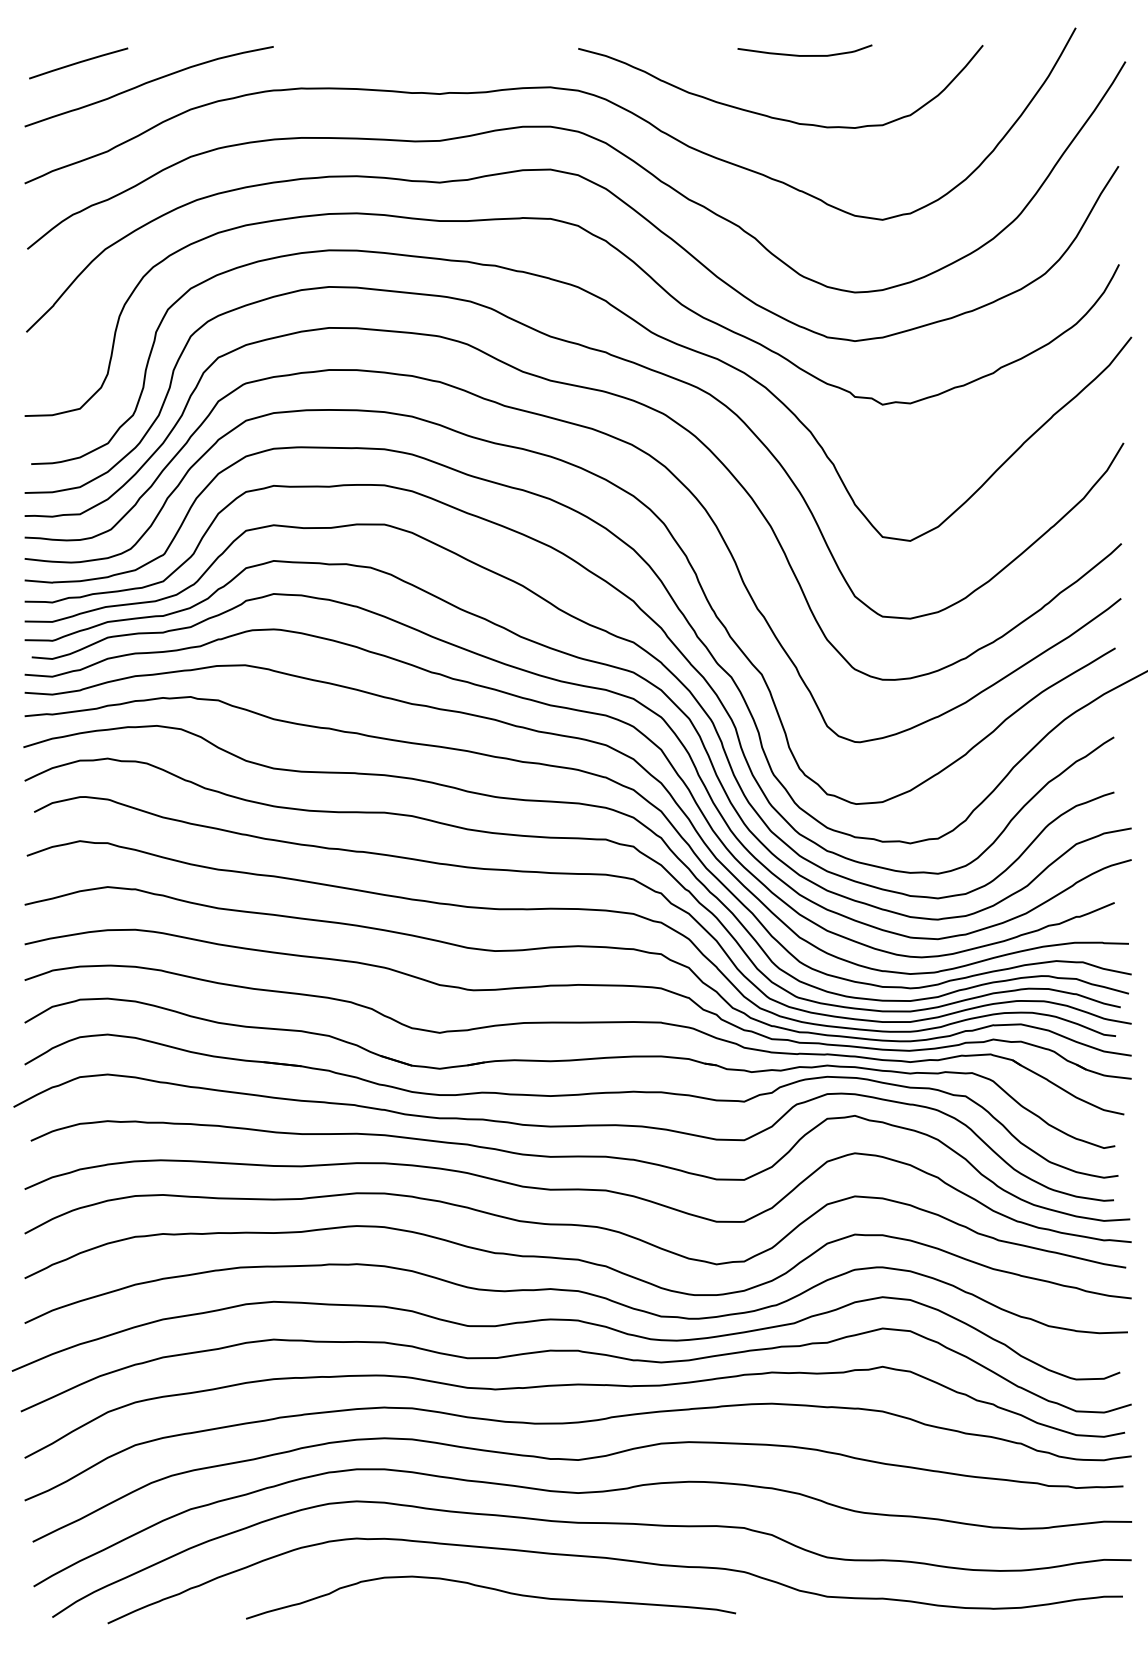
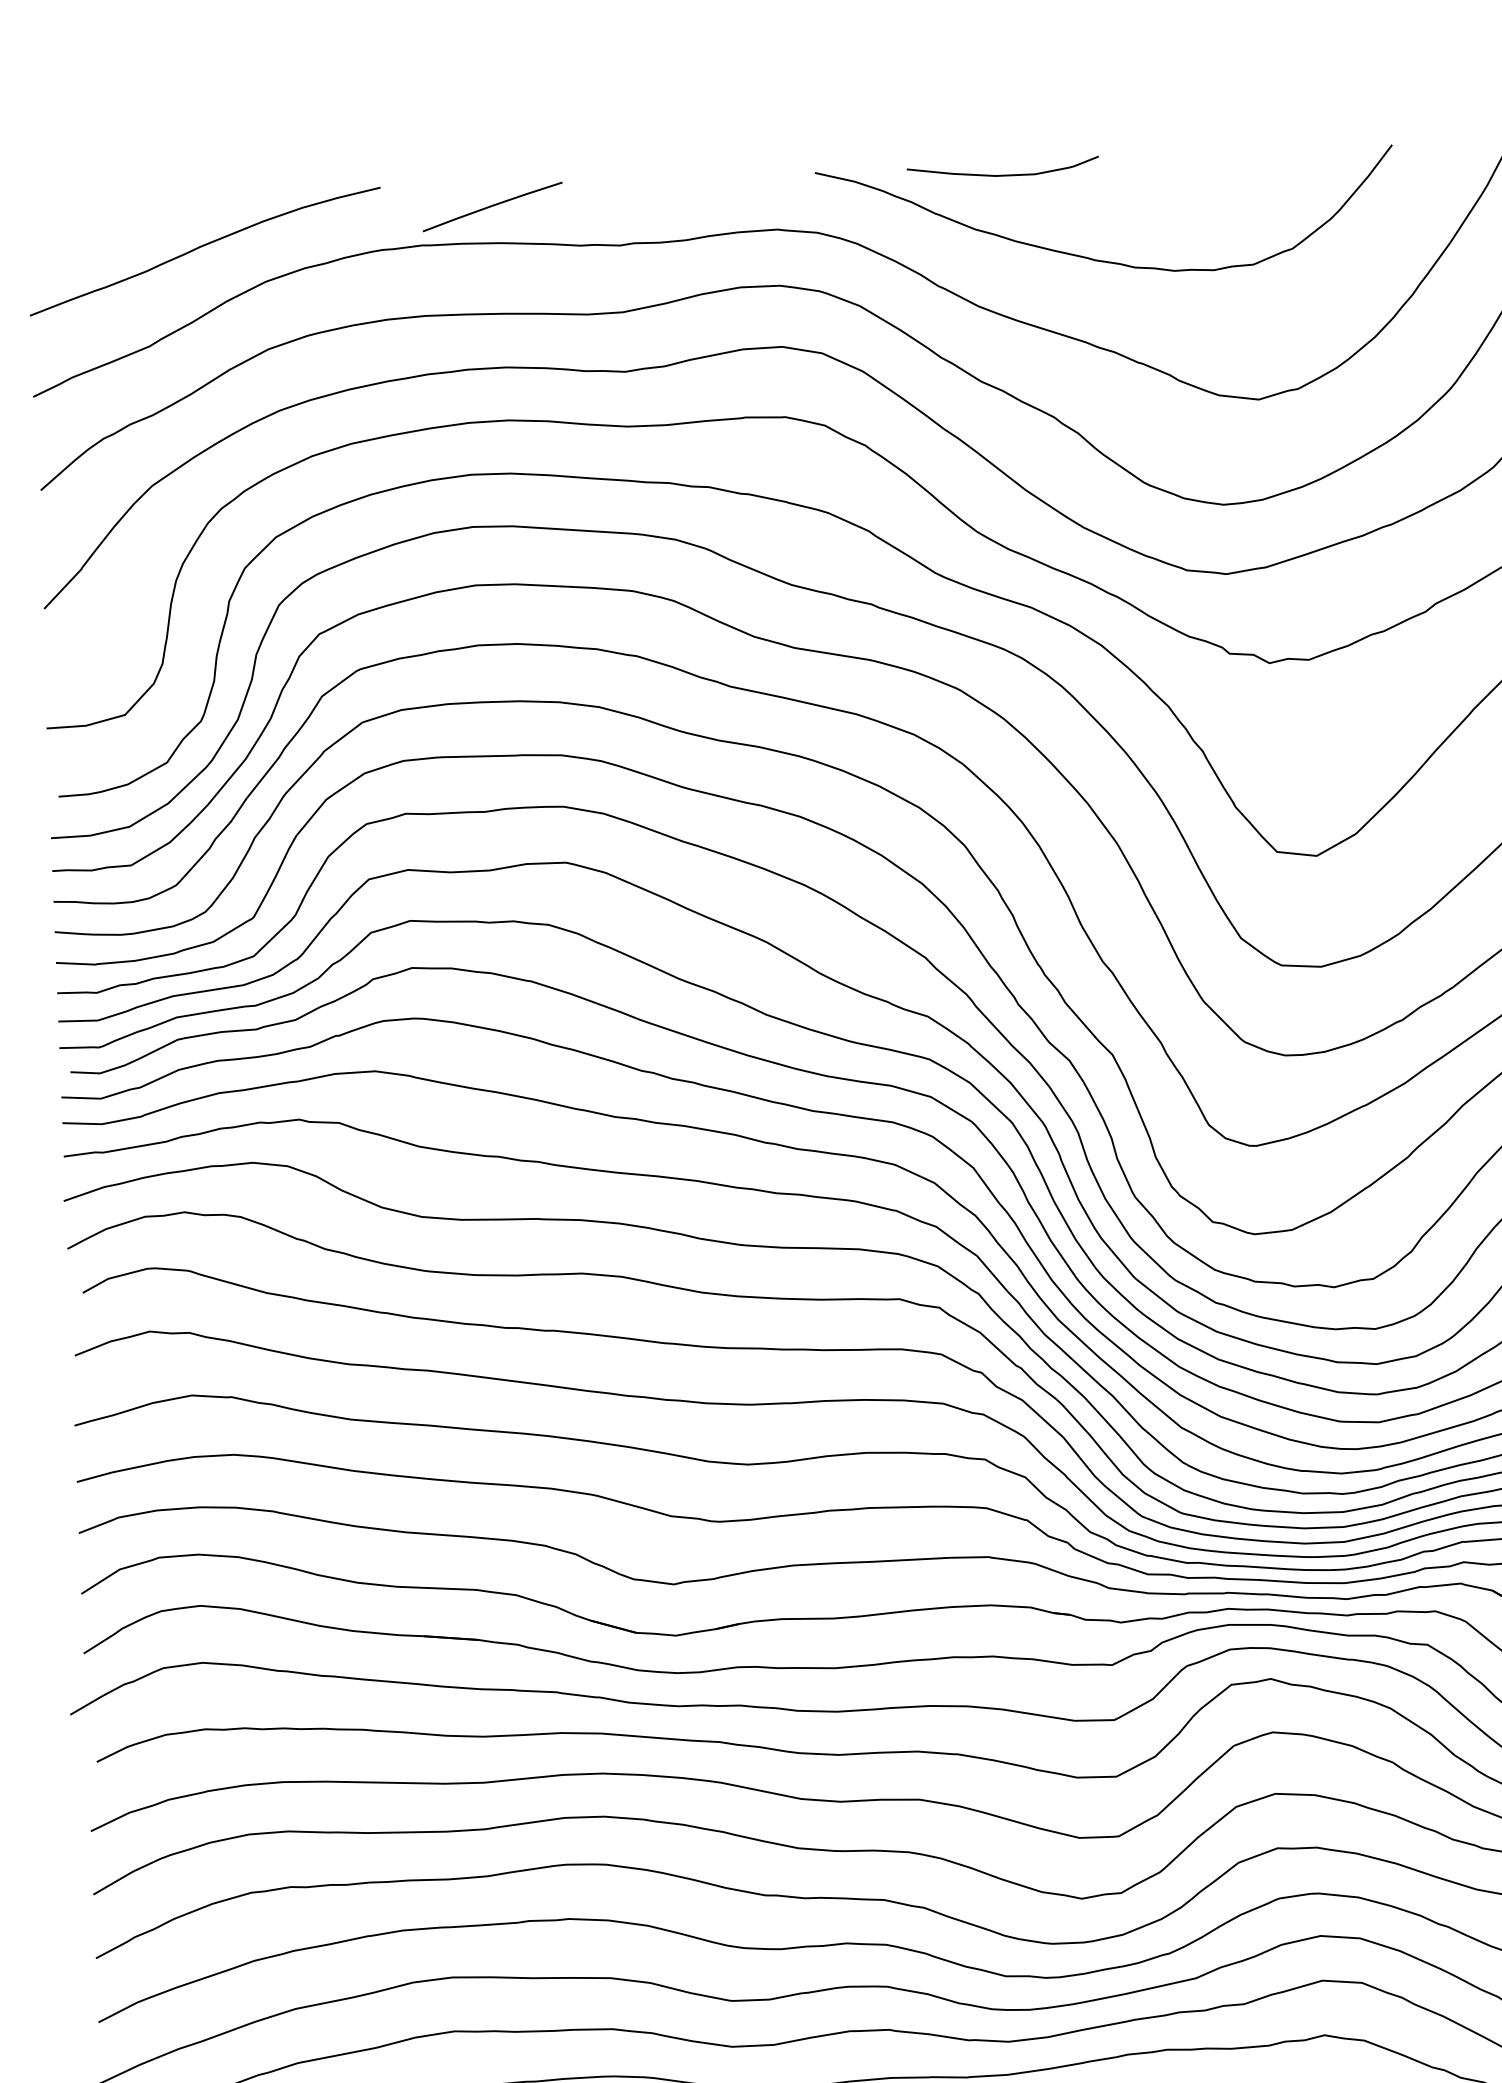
curve: (804, 55) -> (1002, 175), moved
line: (78, 63) -> (492, 206), moved

